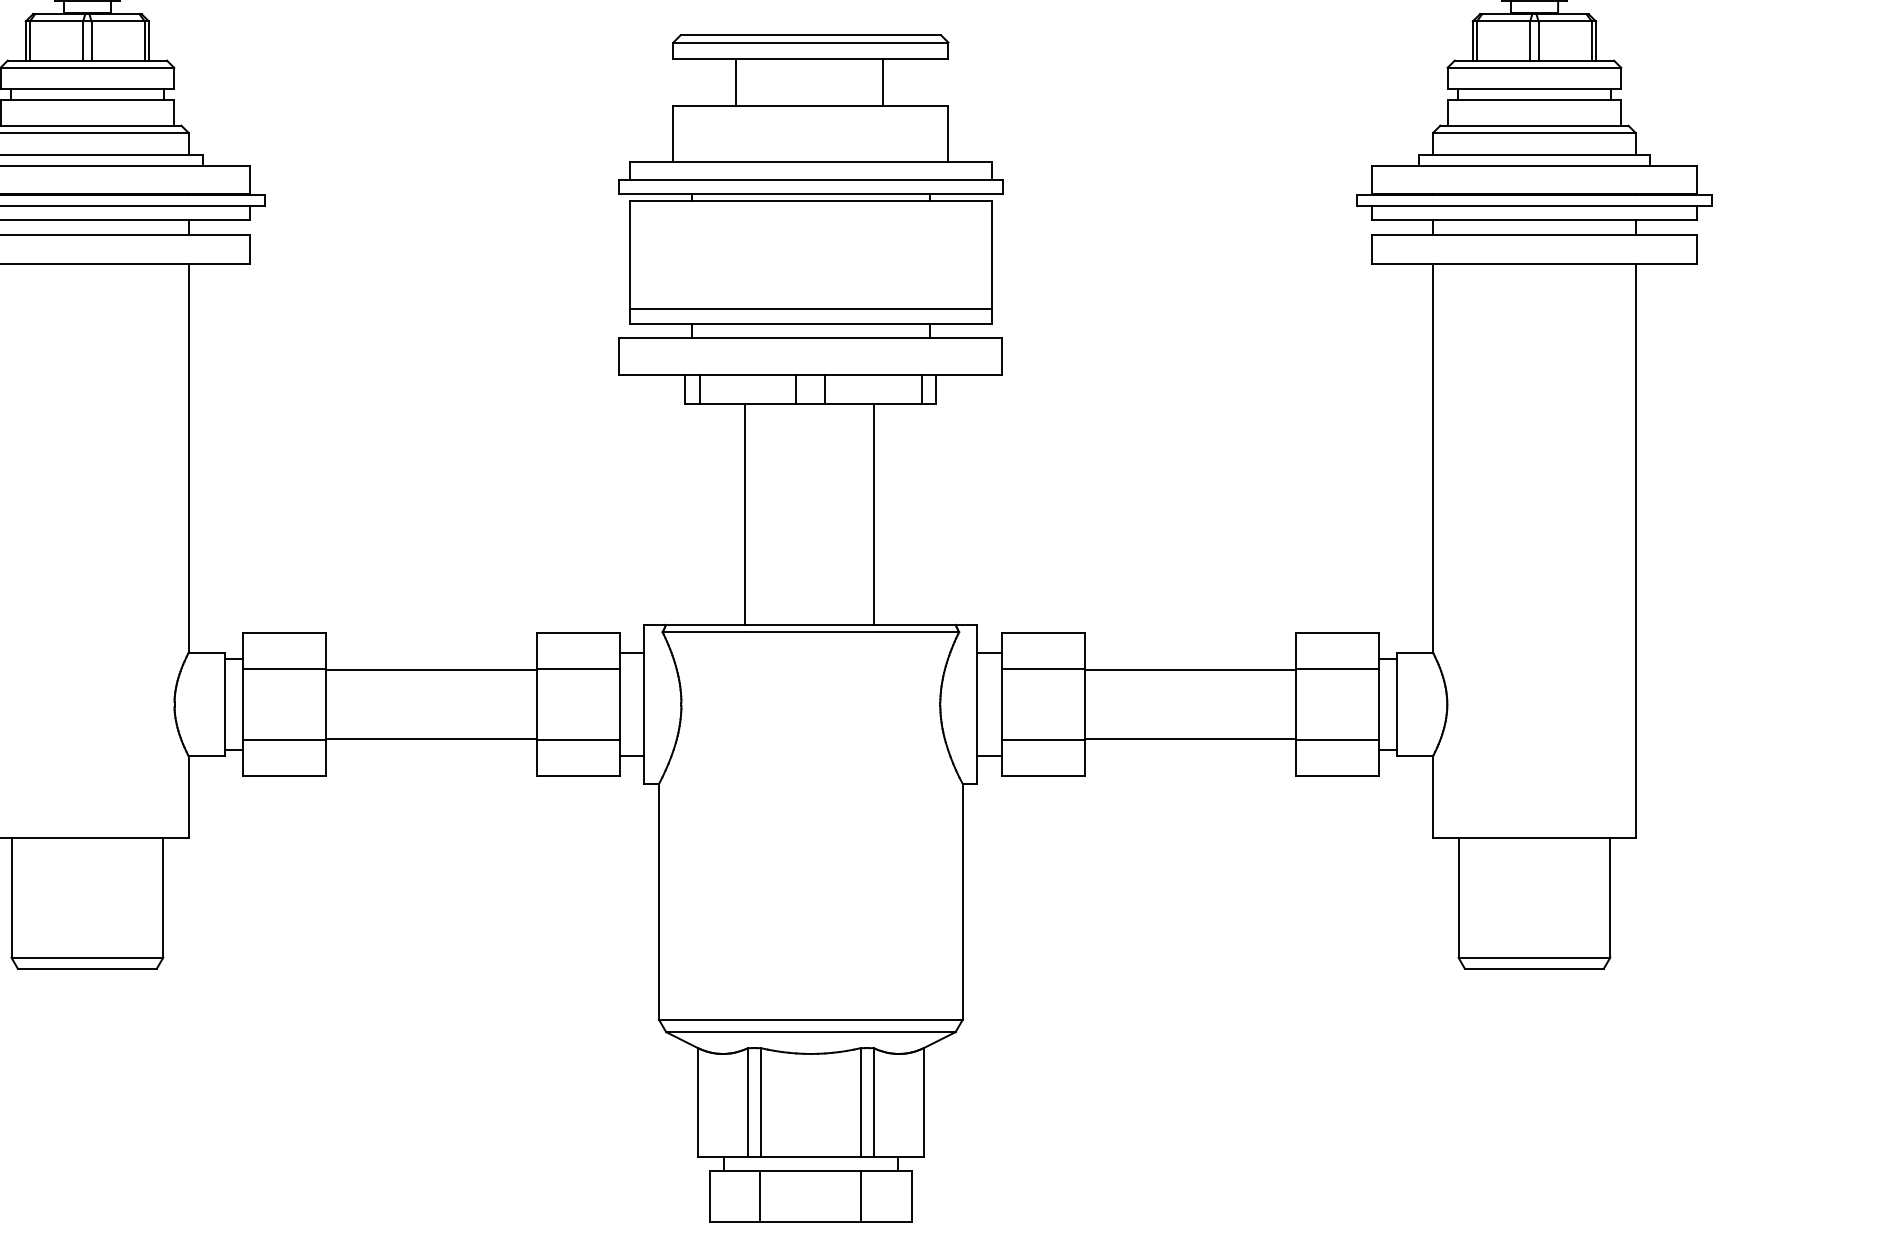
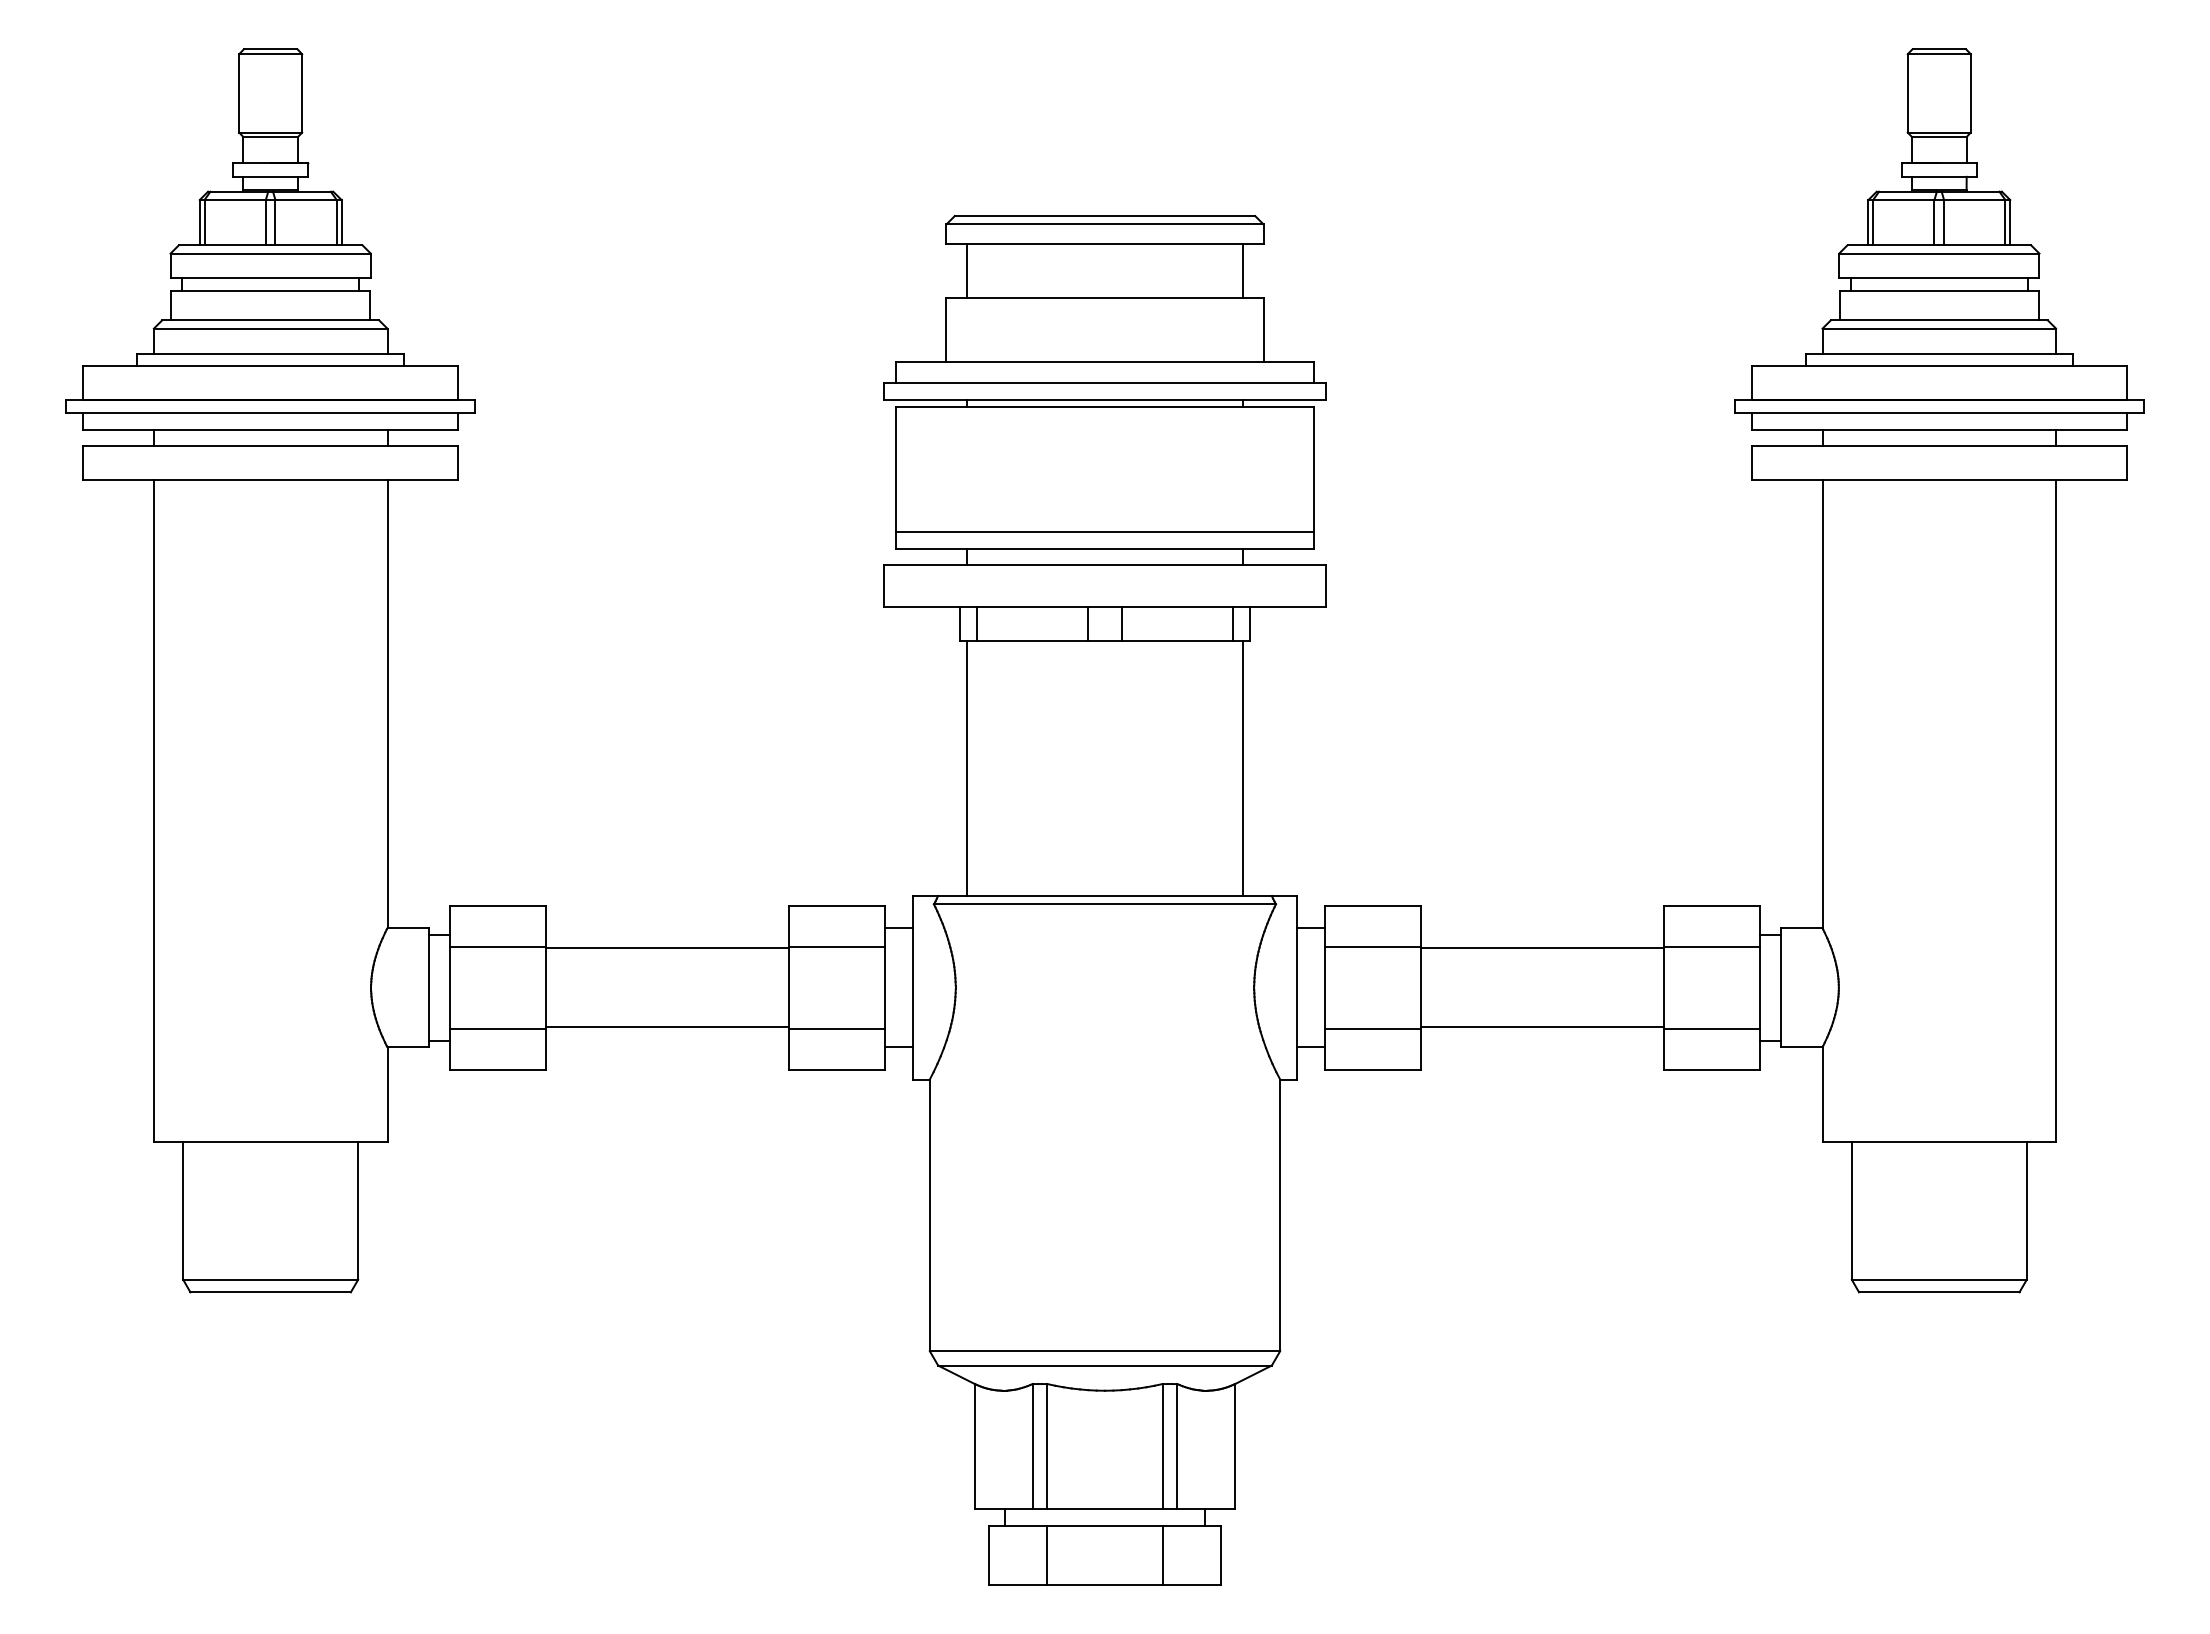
line: (735, 82) -> (967, 270), moved
line: (883, 82) -> (1242, 270), moved
line: (745, 514) -> (967, 768), moved
line: (873, 514) -> (1242, 768), moved

